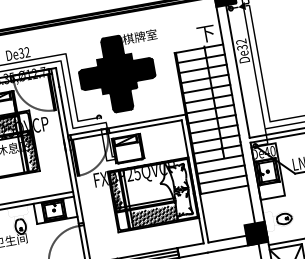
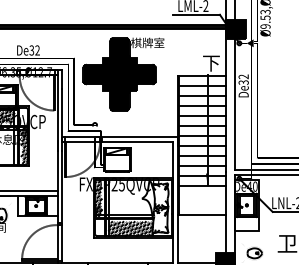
part: (121, 73) -> (123, 74), moved
line: (220, 169) -> (202, 195), removed
line: (222, 179) -> (202, 205), removed

